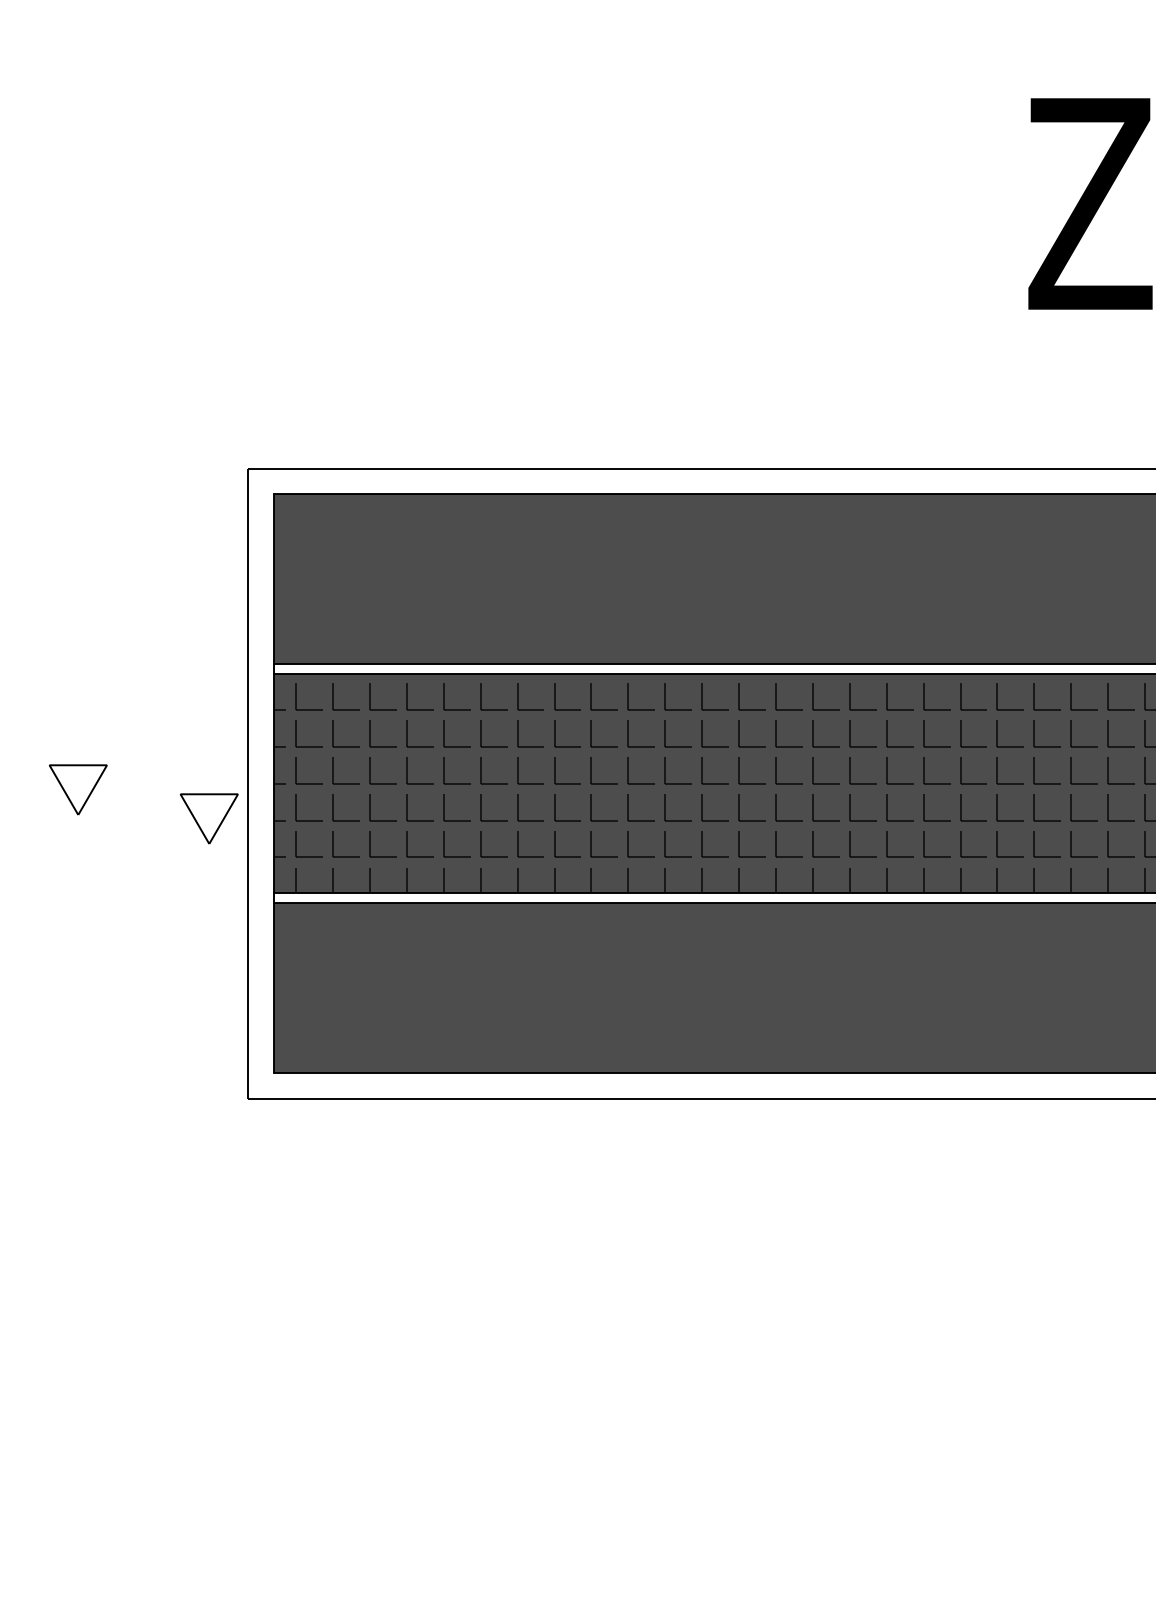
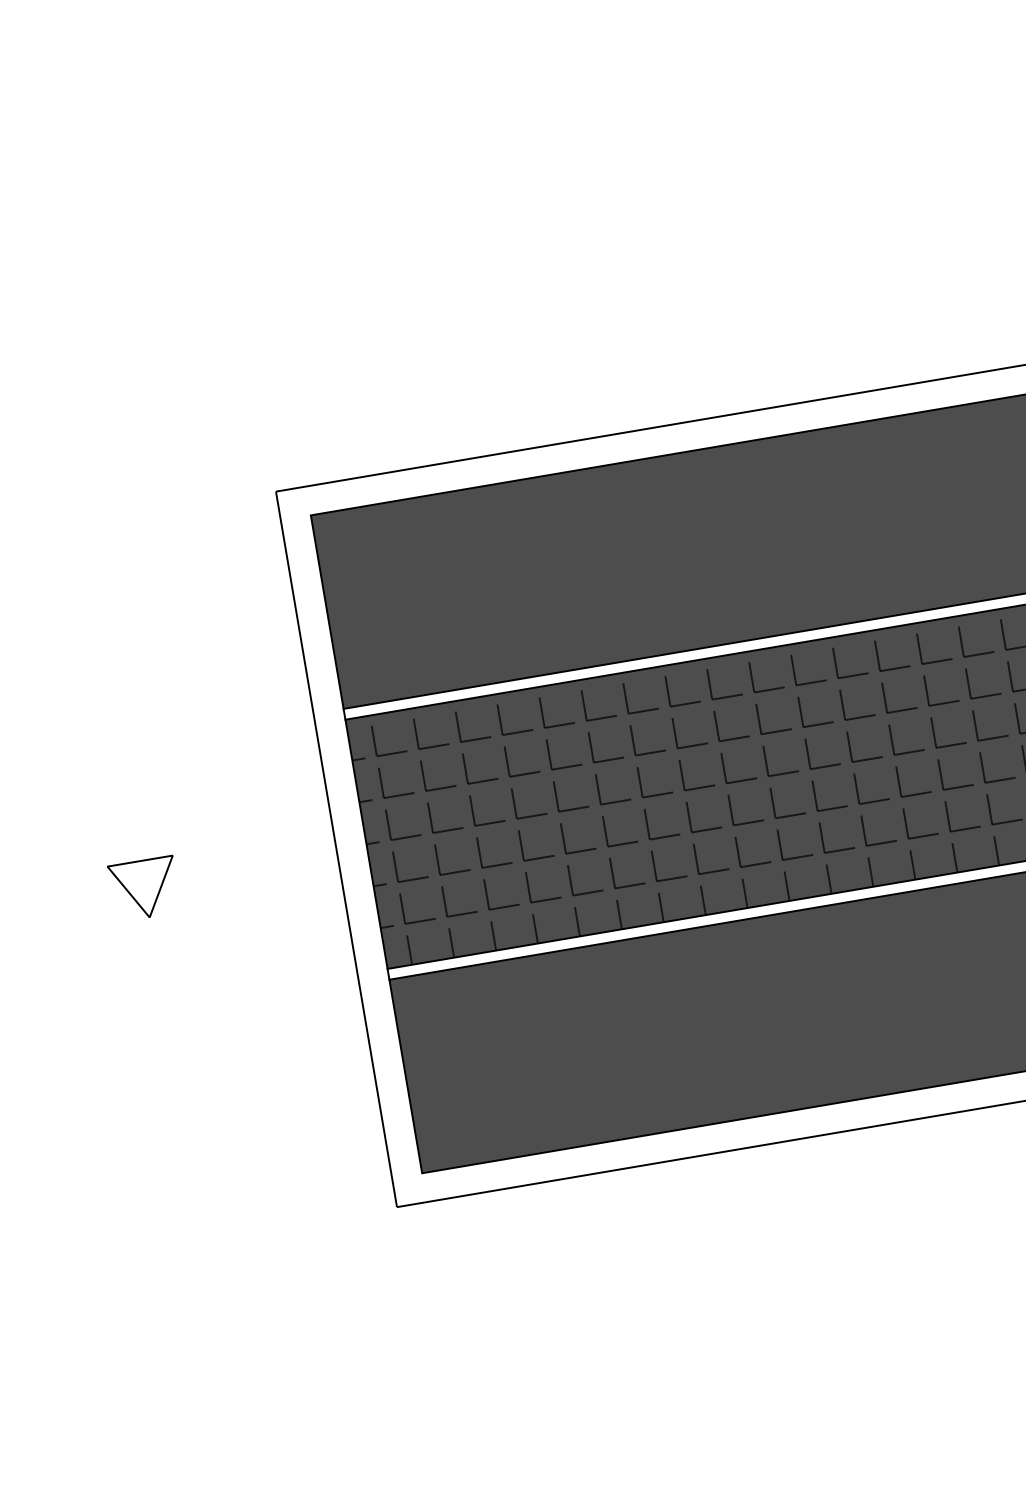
part: (209, 818) -> (299, 896), removed

